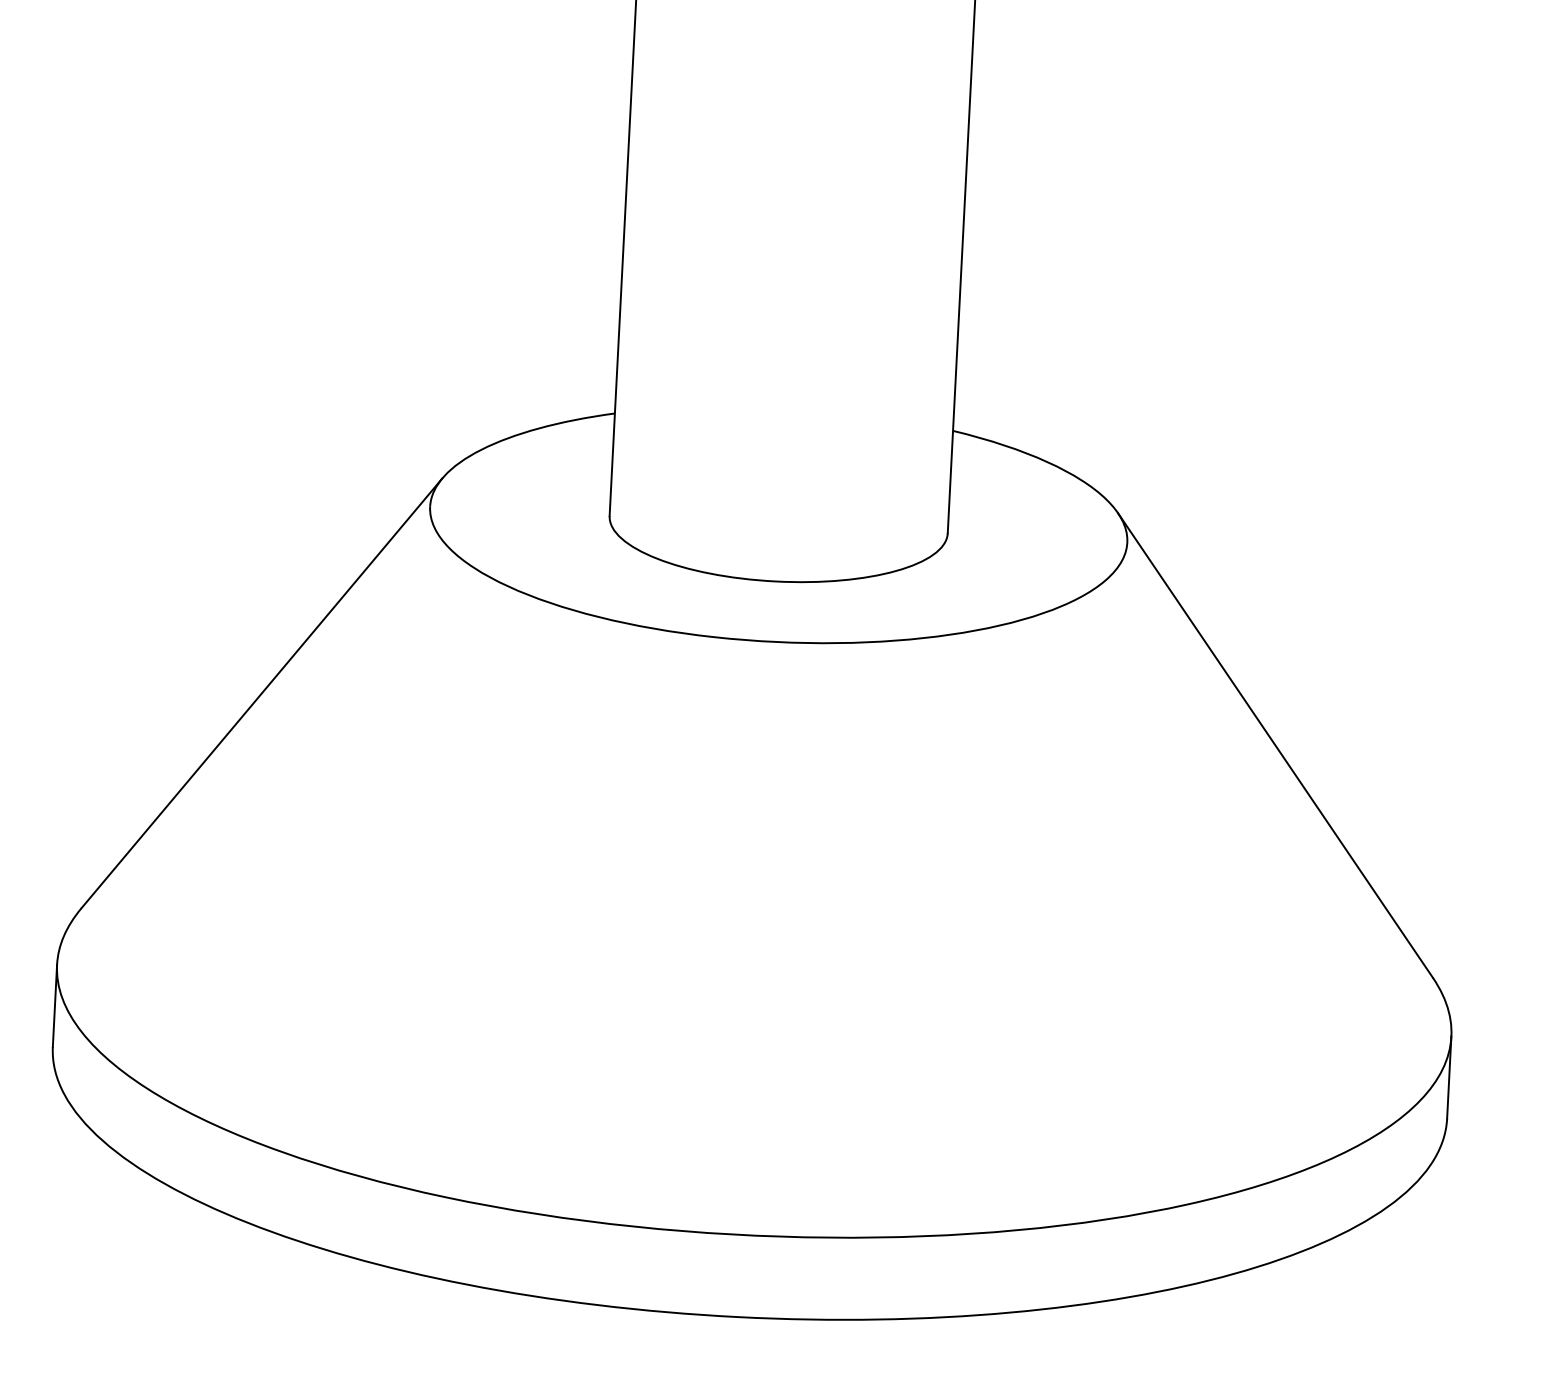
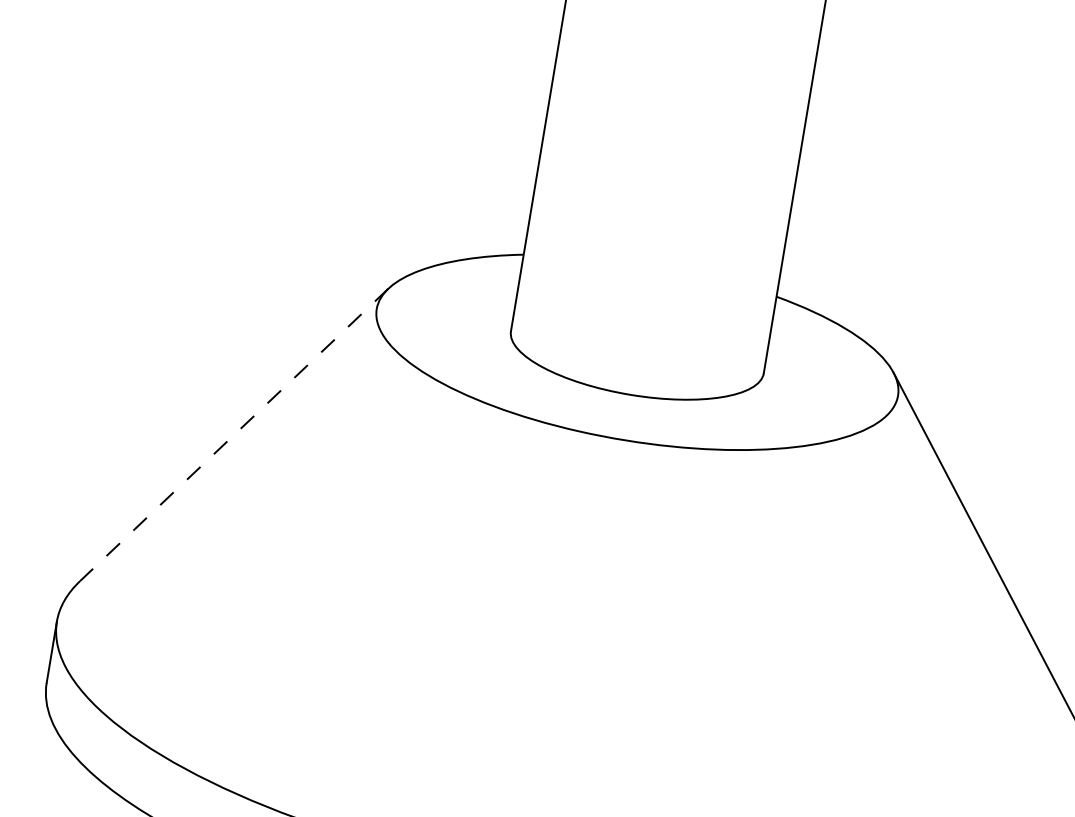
line: (261, 693) -> (233, 435), solid -> dashed

